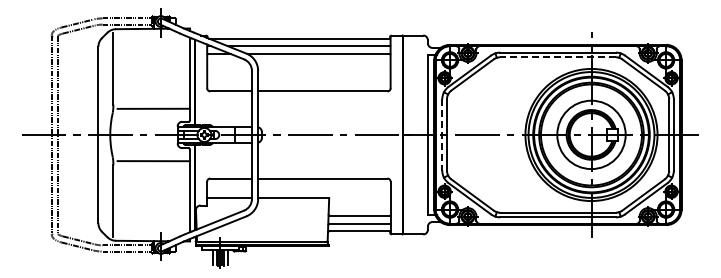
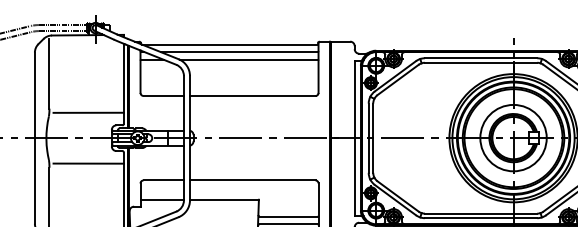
line: (558, 57) -> (481, 62), dashed -> solid
line: (442, 135) -> (368, 138), dashed -> solid

